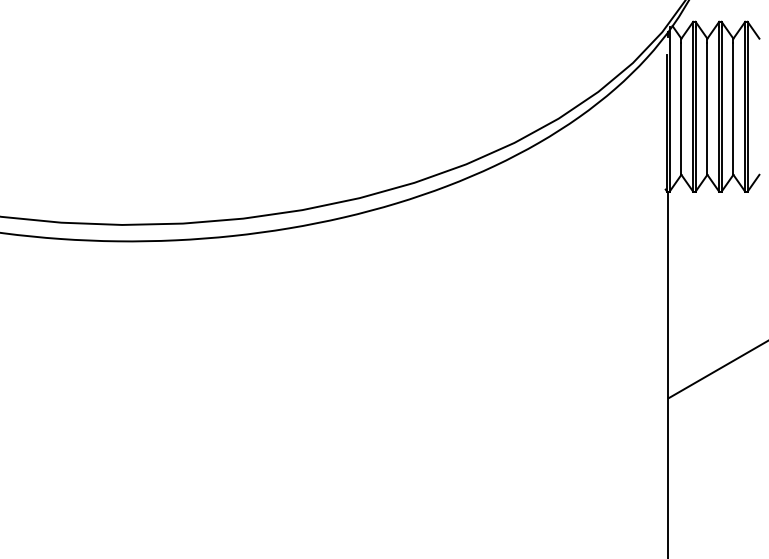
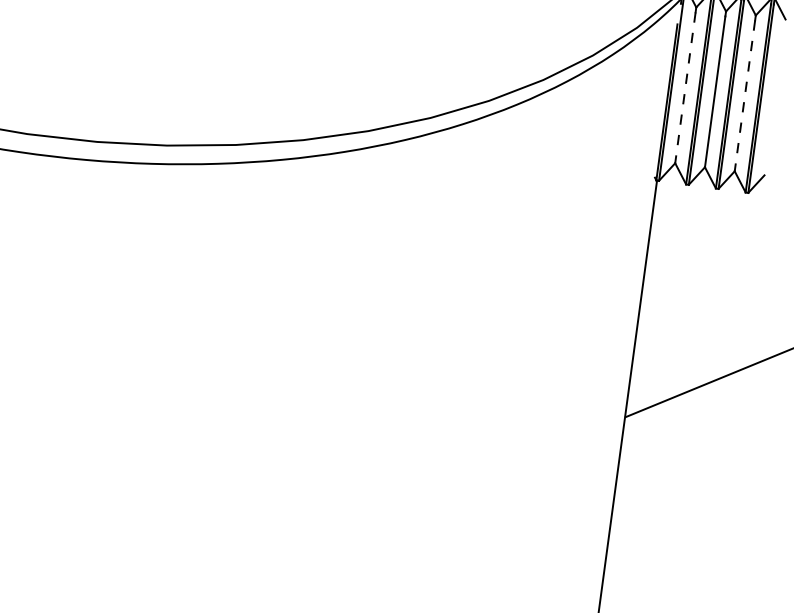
line: (681, 108) -> (685, 87), solid -> dashed
line: (733, 108) -> (745, 95), solid -> dashed

